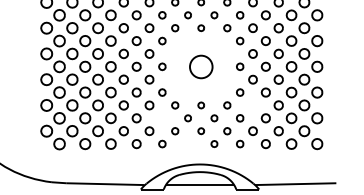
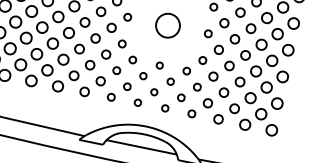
part: (252, 105) -> (212, 76), added
part: (162, 118) -> (116, 70), added
part: (187, 143) -> (137, 102), added

